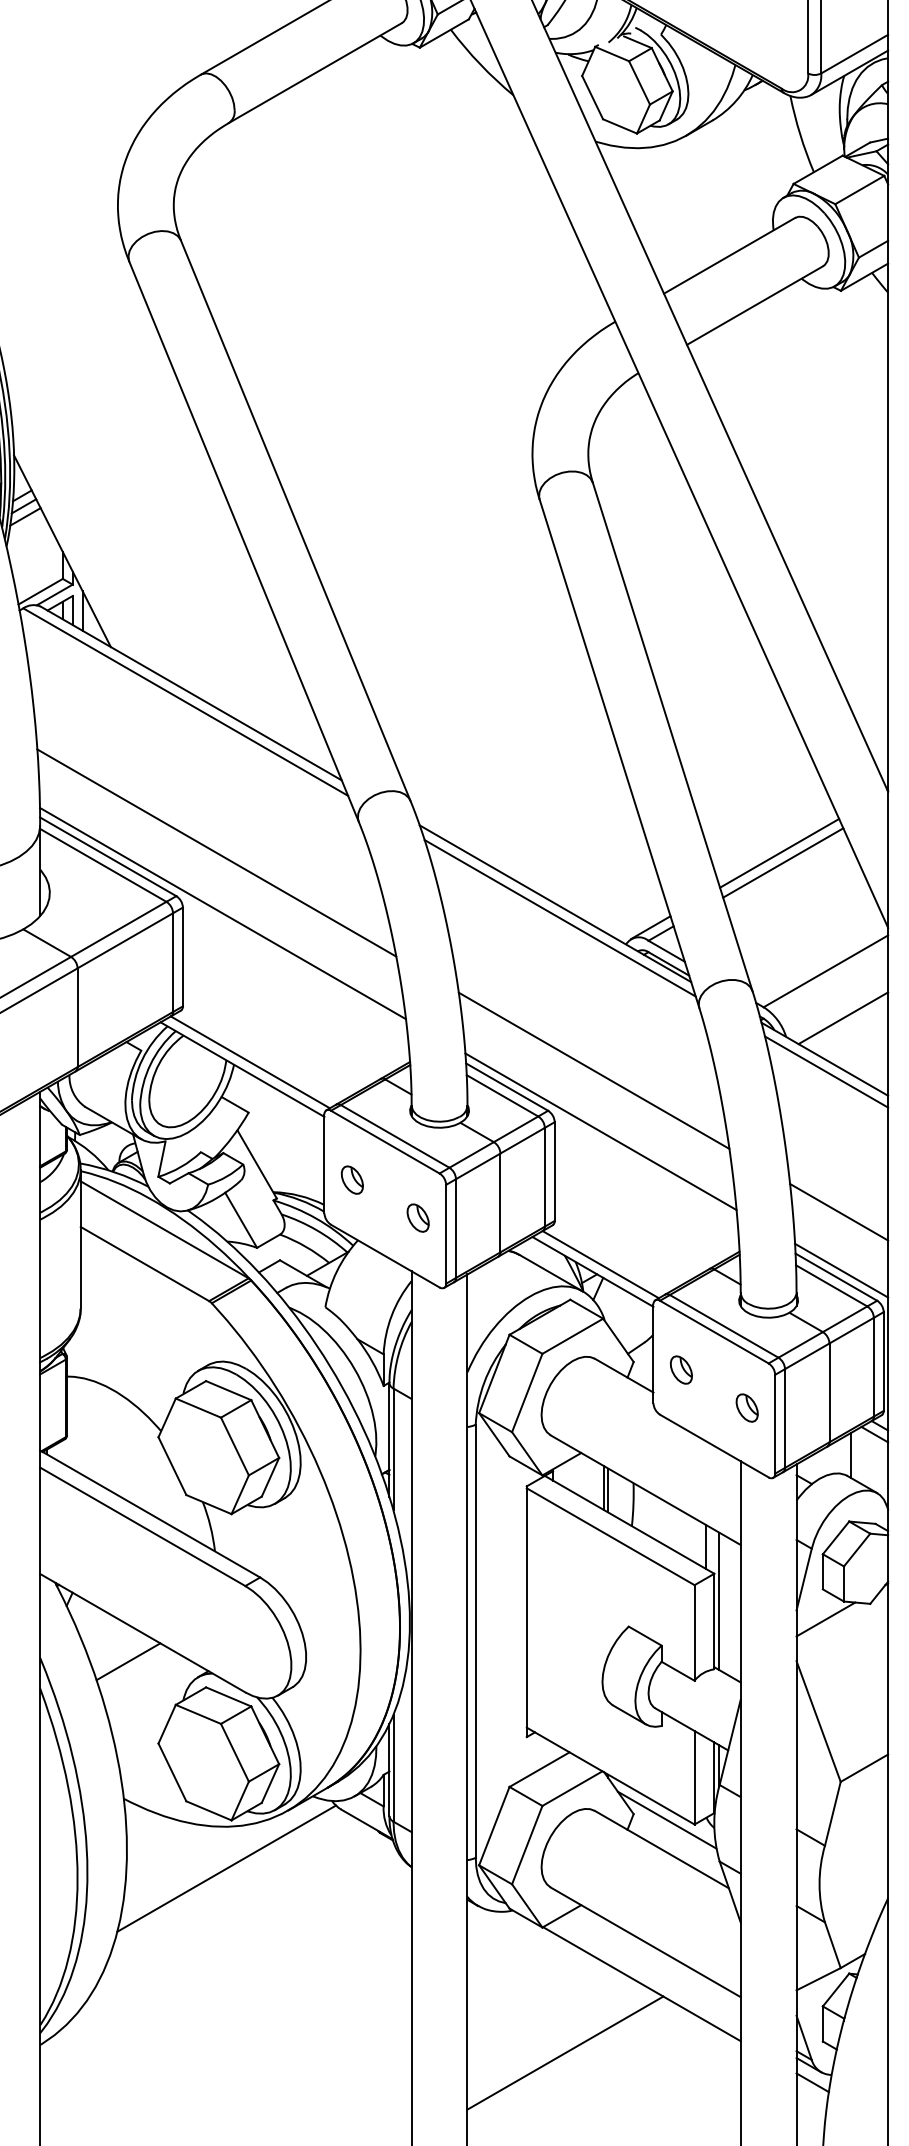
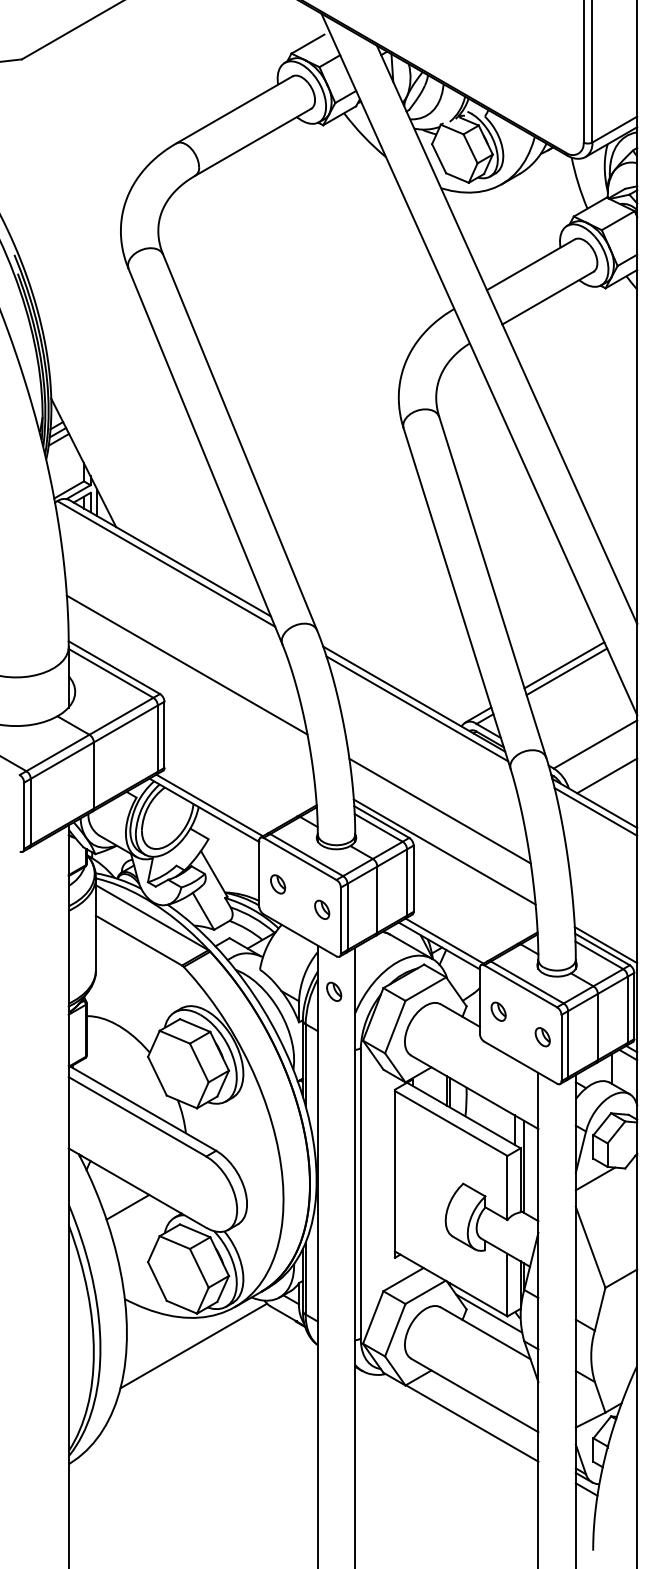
line: (221, 913) -> (190, 705), removed
line: (839, 1211) -> (604, 905), removed
part: (436, 1339) -> (334, 991), added
line: (564, 2052) -> (420, 1469), removed

